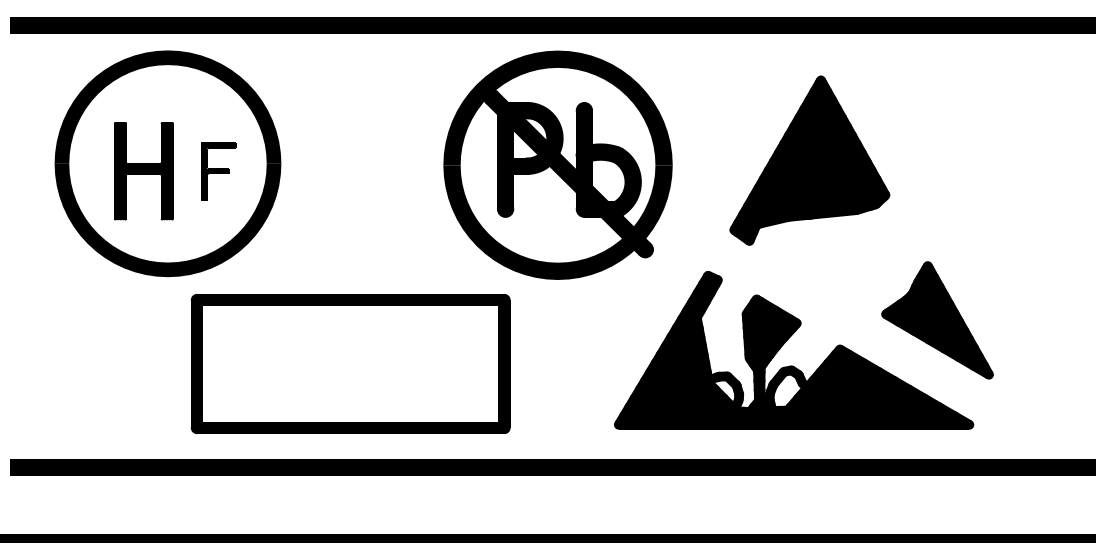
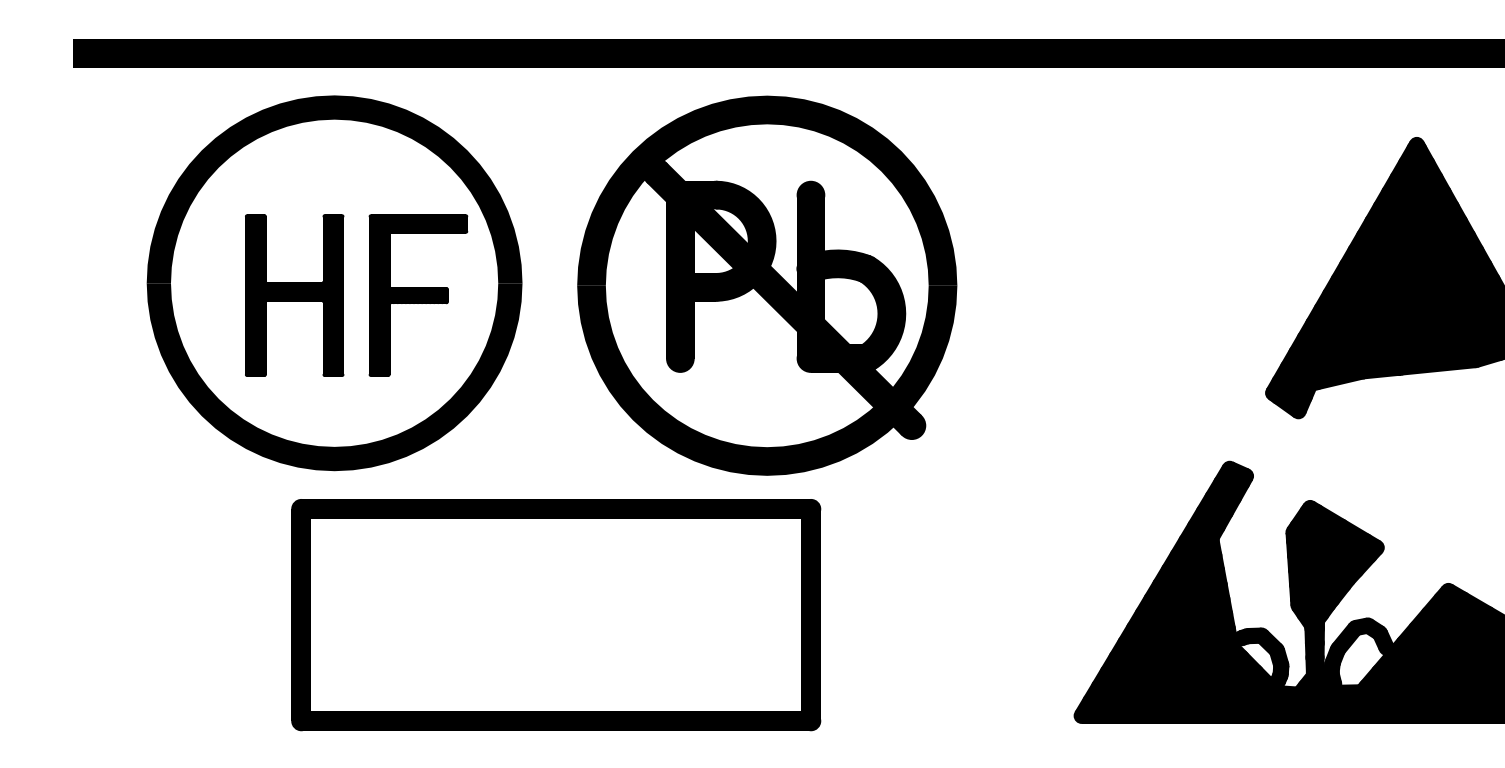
part: (557, 164) -> (766, 284), moved
part: (218, 171) -> (418, 296), size x1.67
part: (350, 363) -> (555, 614), moved

